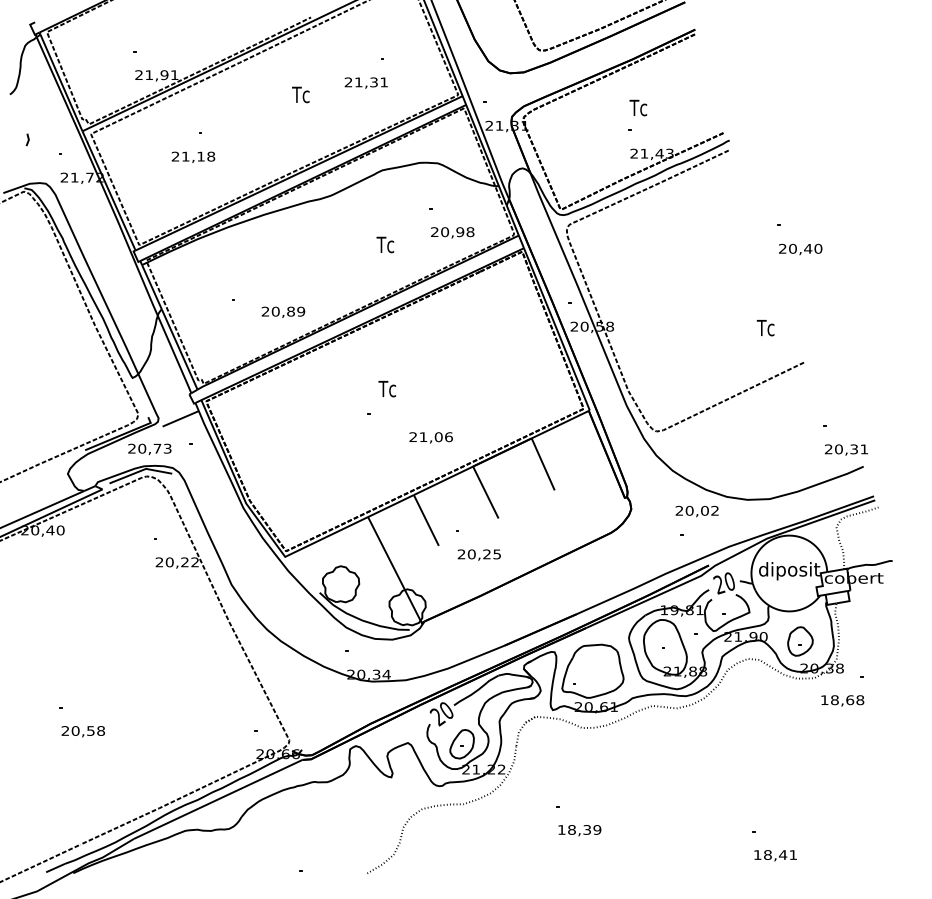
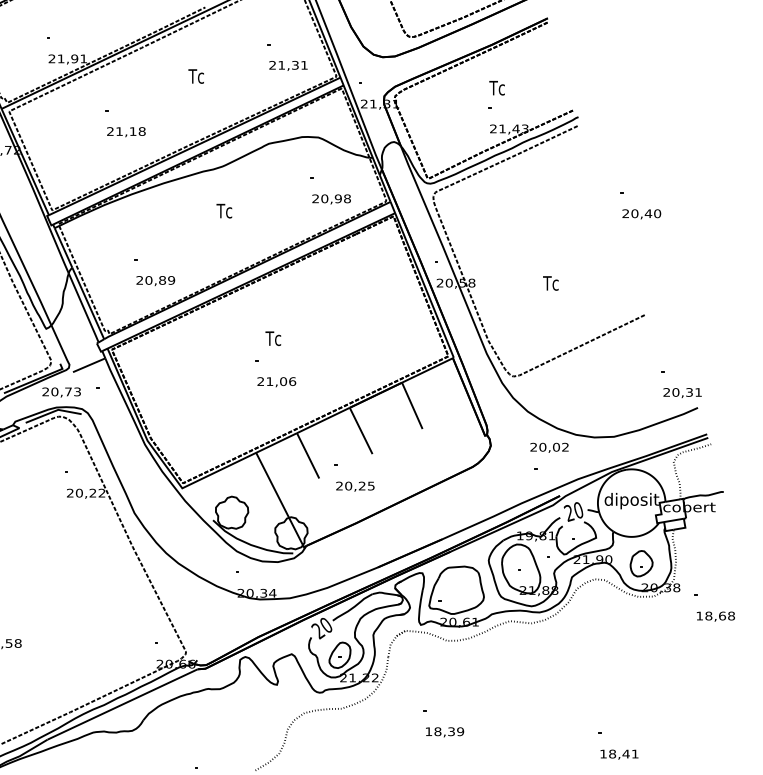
text: (365, 82) -> (287, 65), moved
text: (193, 156) -> (126, 131), moved
text: (385, 244) -> (224, 210), moved
text: (283, 311) -> (155, 280), moved
text: (765, 328) -> (550, 283), moved
text: (430, 437) -> (276, 381), moved
text: (842, 700) -> (715, 616), moved

